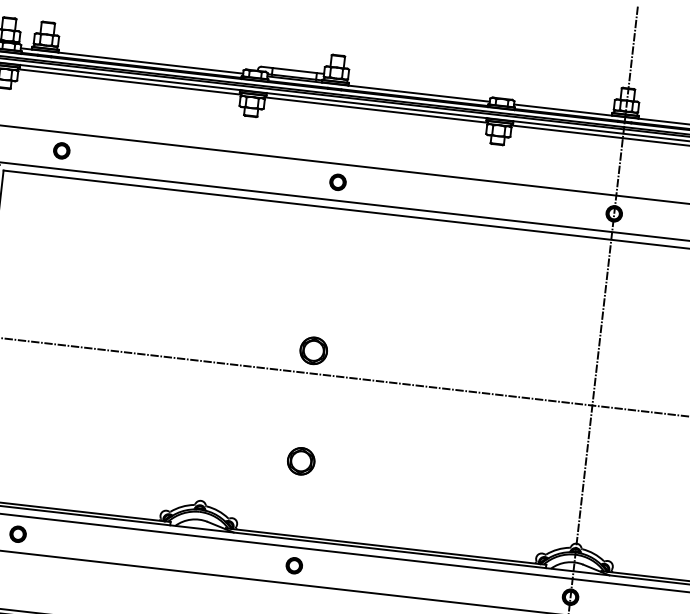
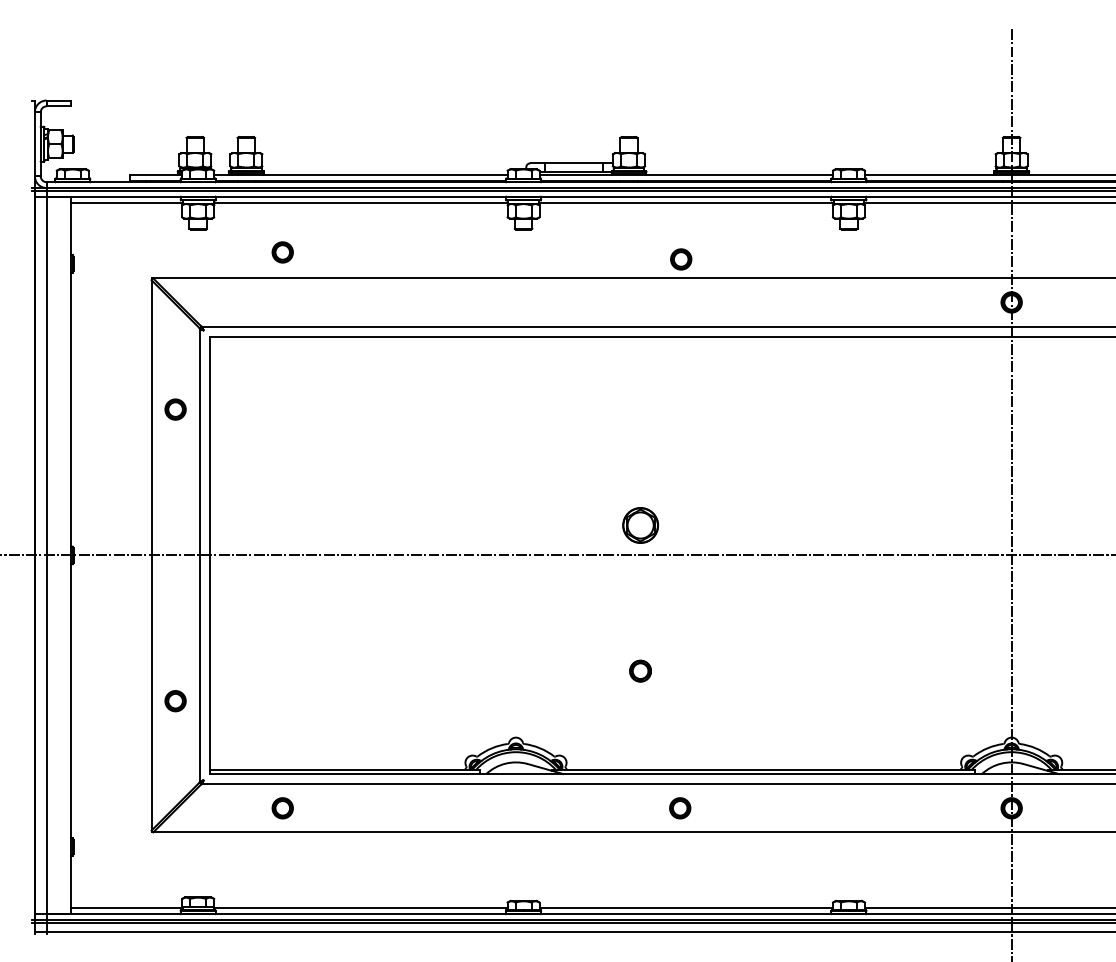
part: (61, 150) -> (282, 252), moved
part: (338, 182) -> (681, 259), moved
part: (301, 460) -> (640, 670), size x0.6
part: (294, 565) -> (680, 808), moved

